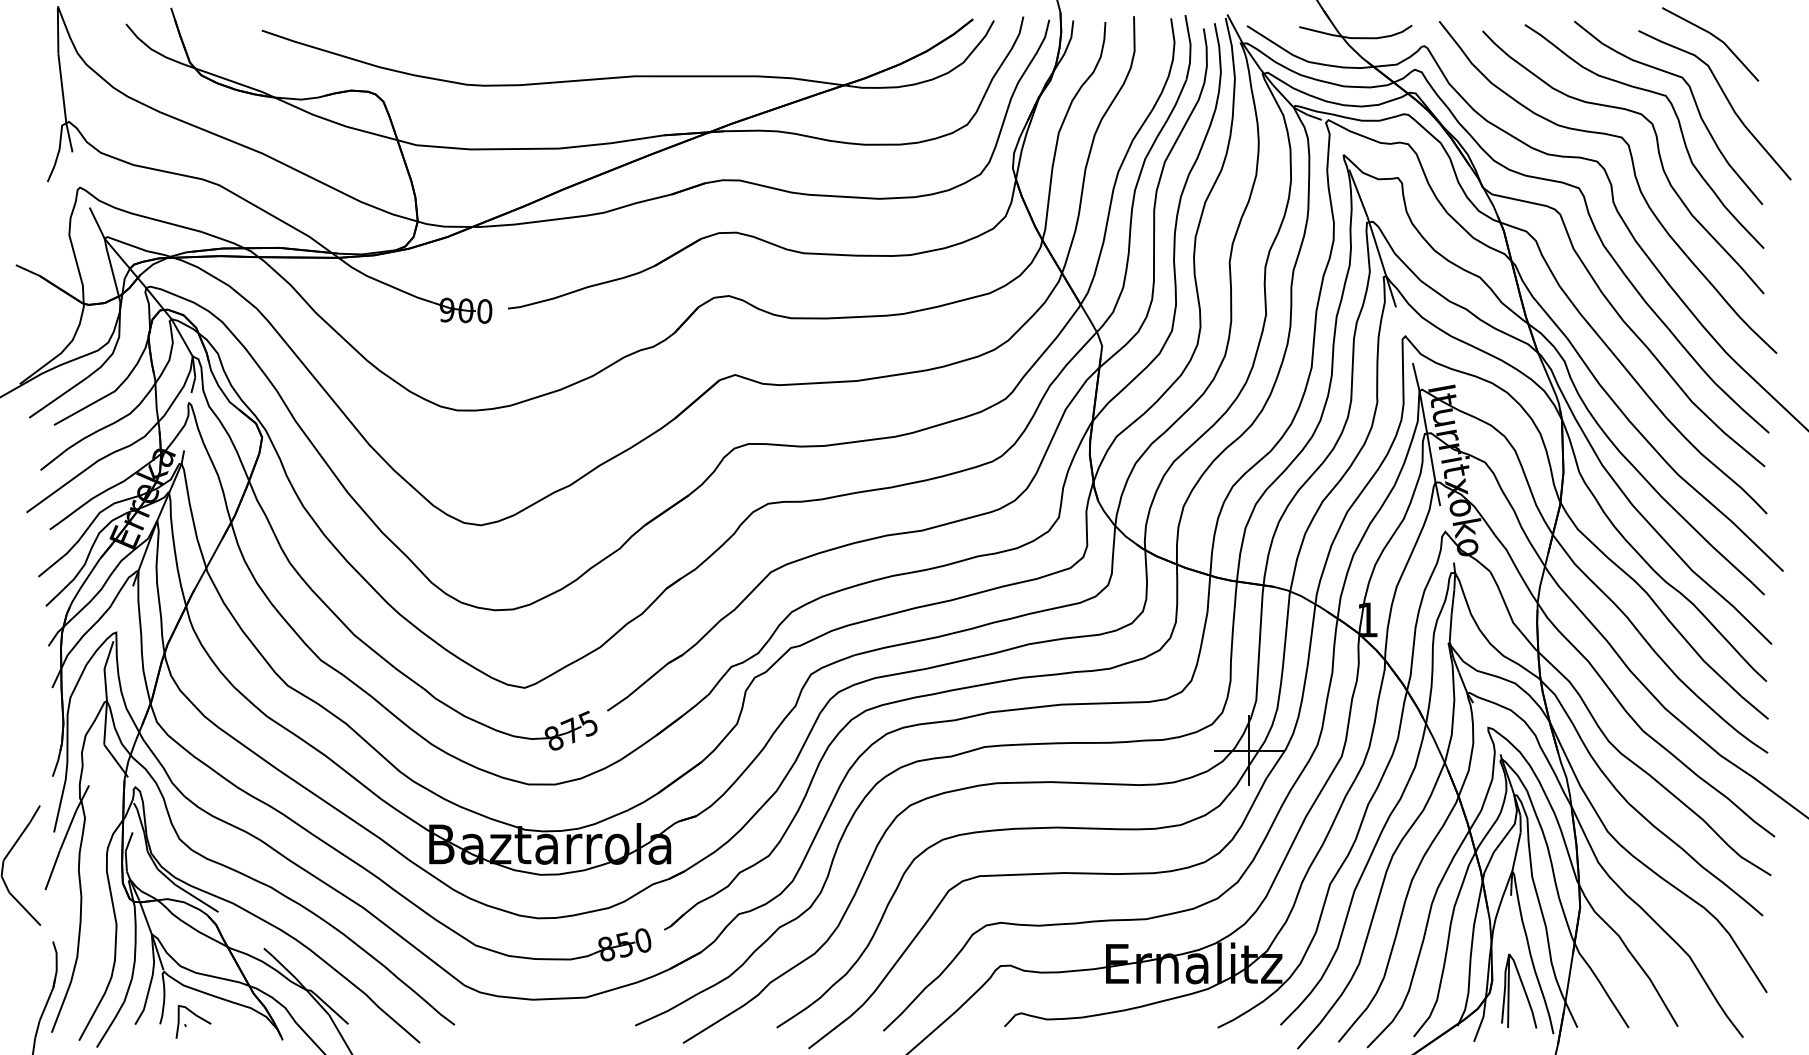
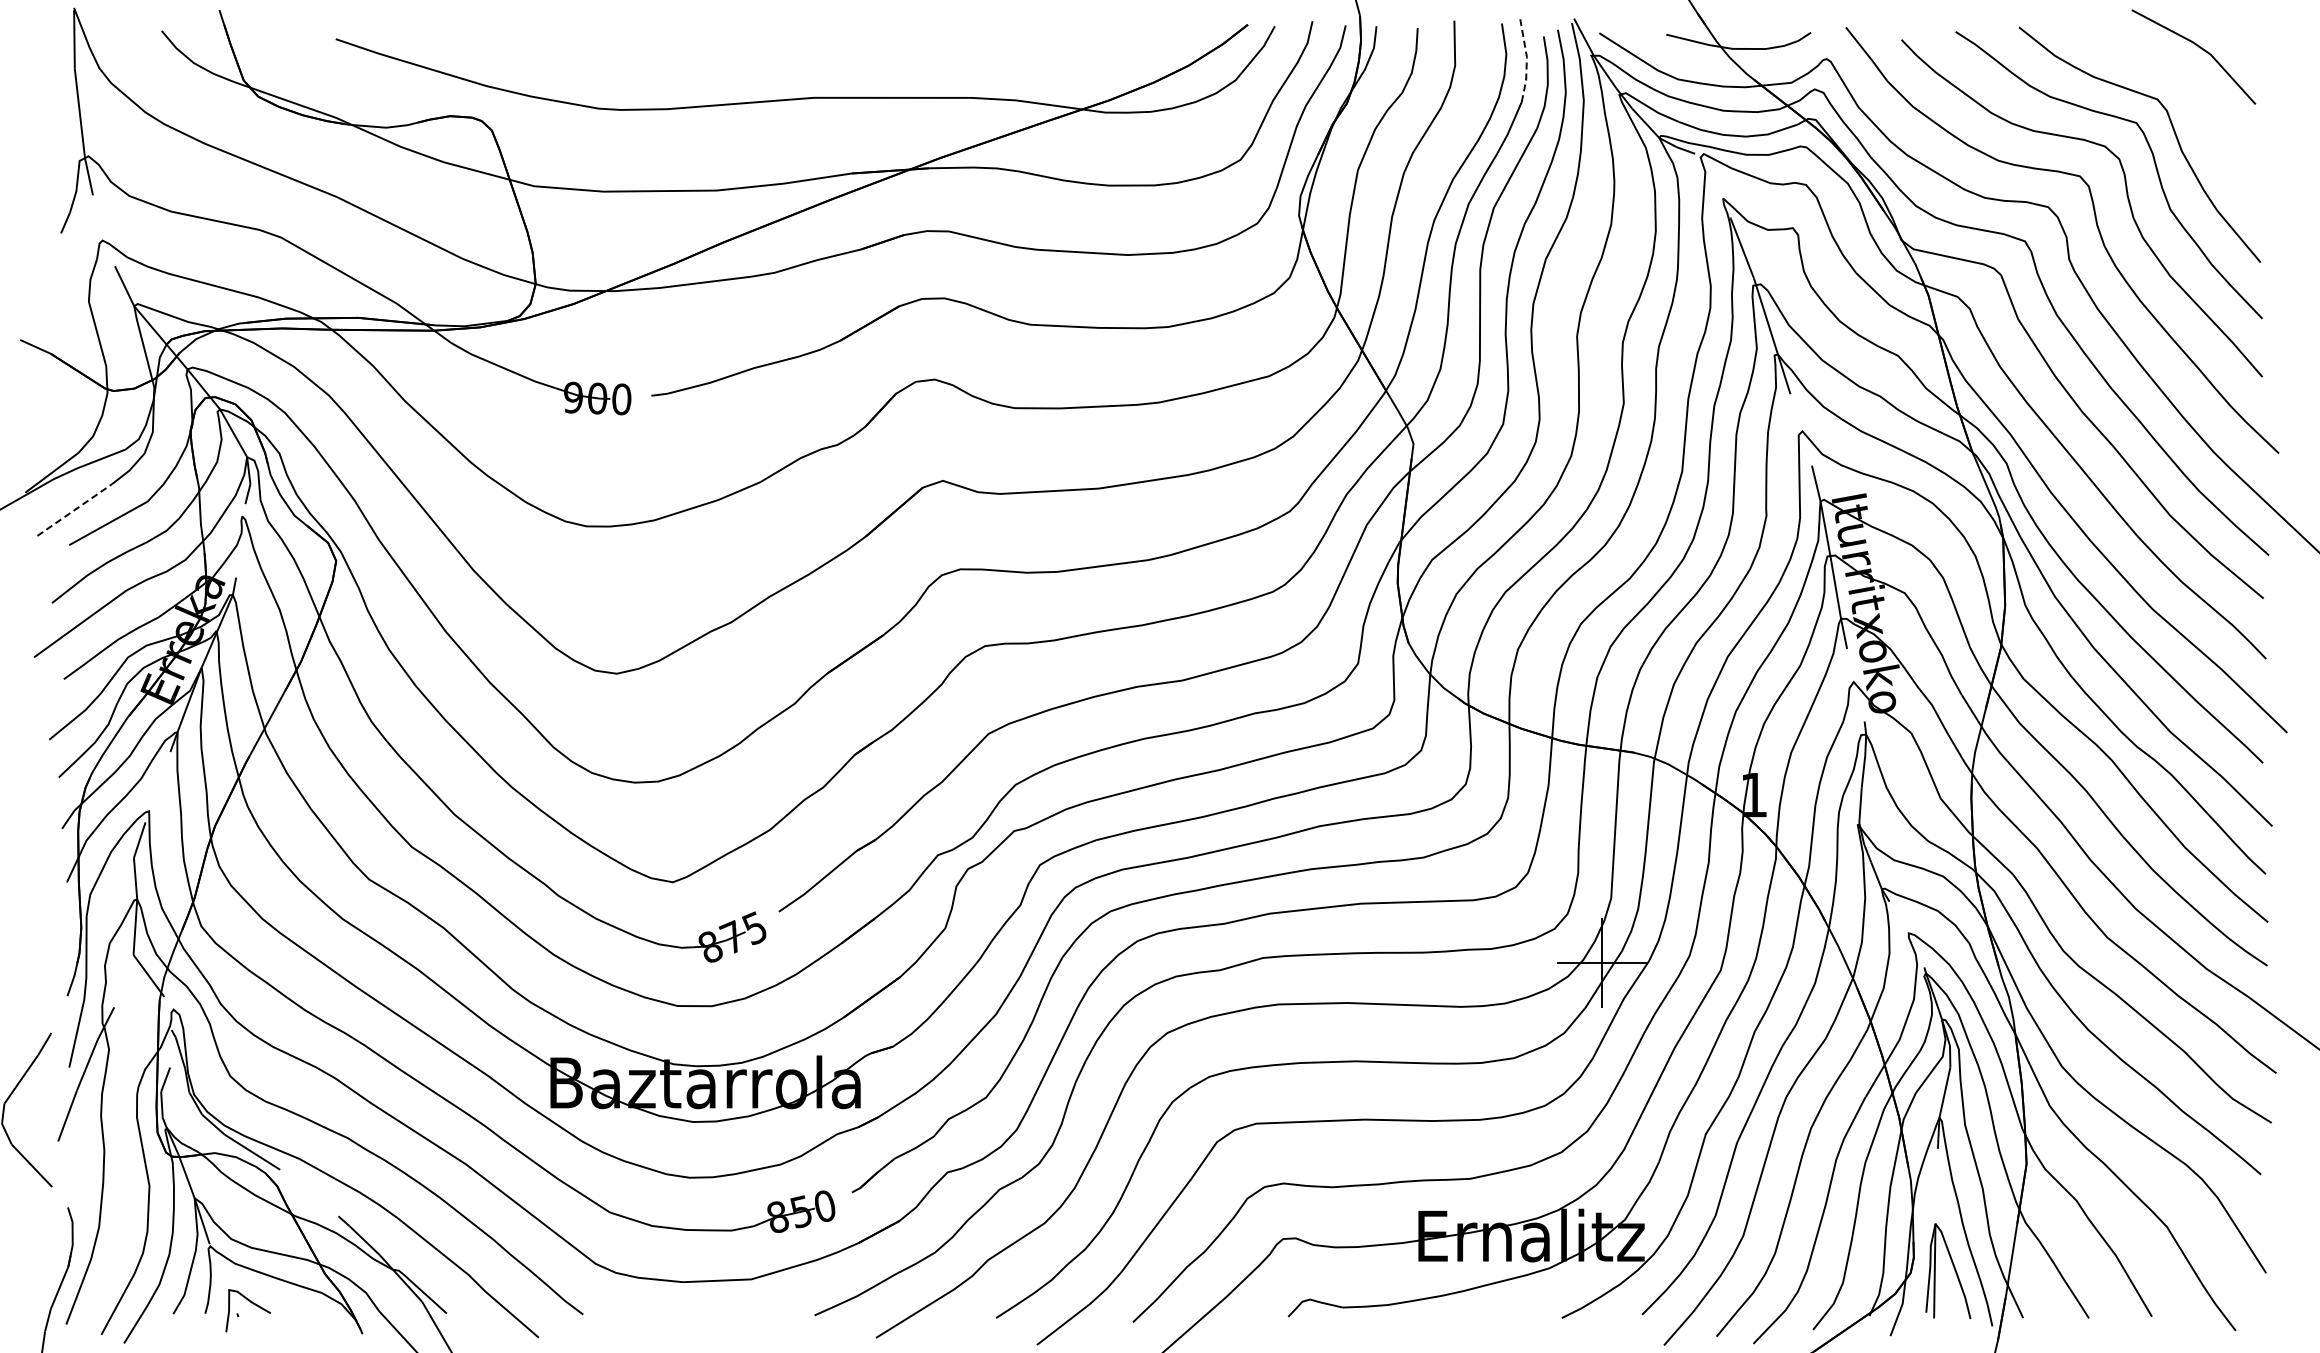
line: (1190, 47) -> (1526, 61), solid -> dashed
curve: (1725, 98) -> (2213, 126), removed
line: (58, 397) -> (75, 509), solid -> dashed

